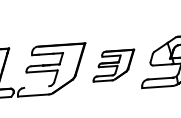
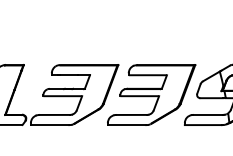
part: (113, 65) -> (151, 94), size x1.67
line: (36, 86) -> (54, 114), added

